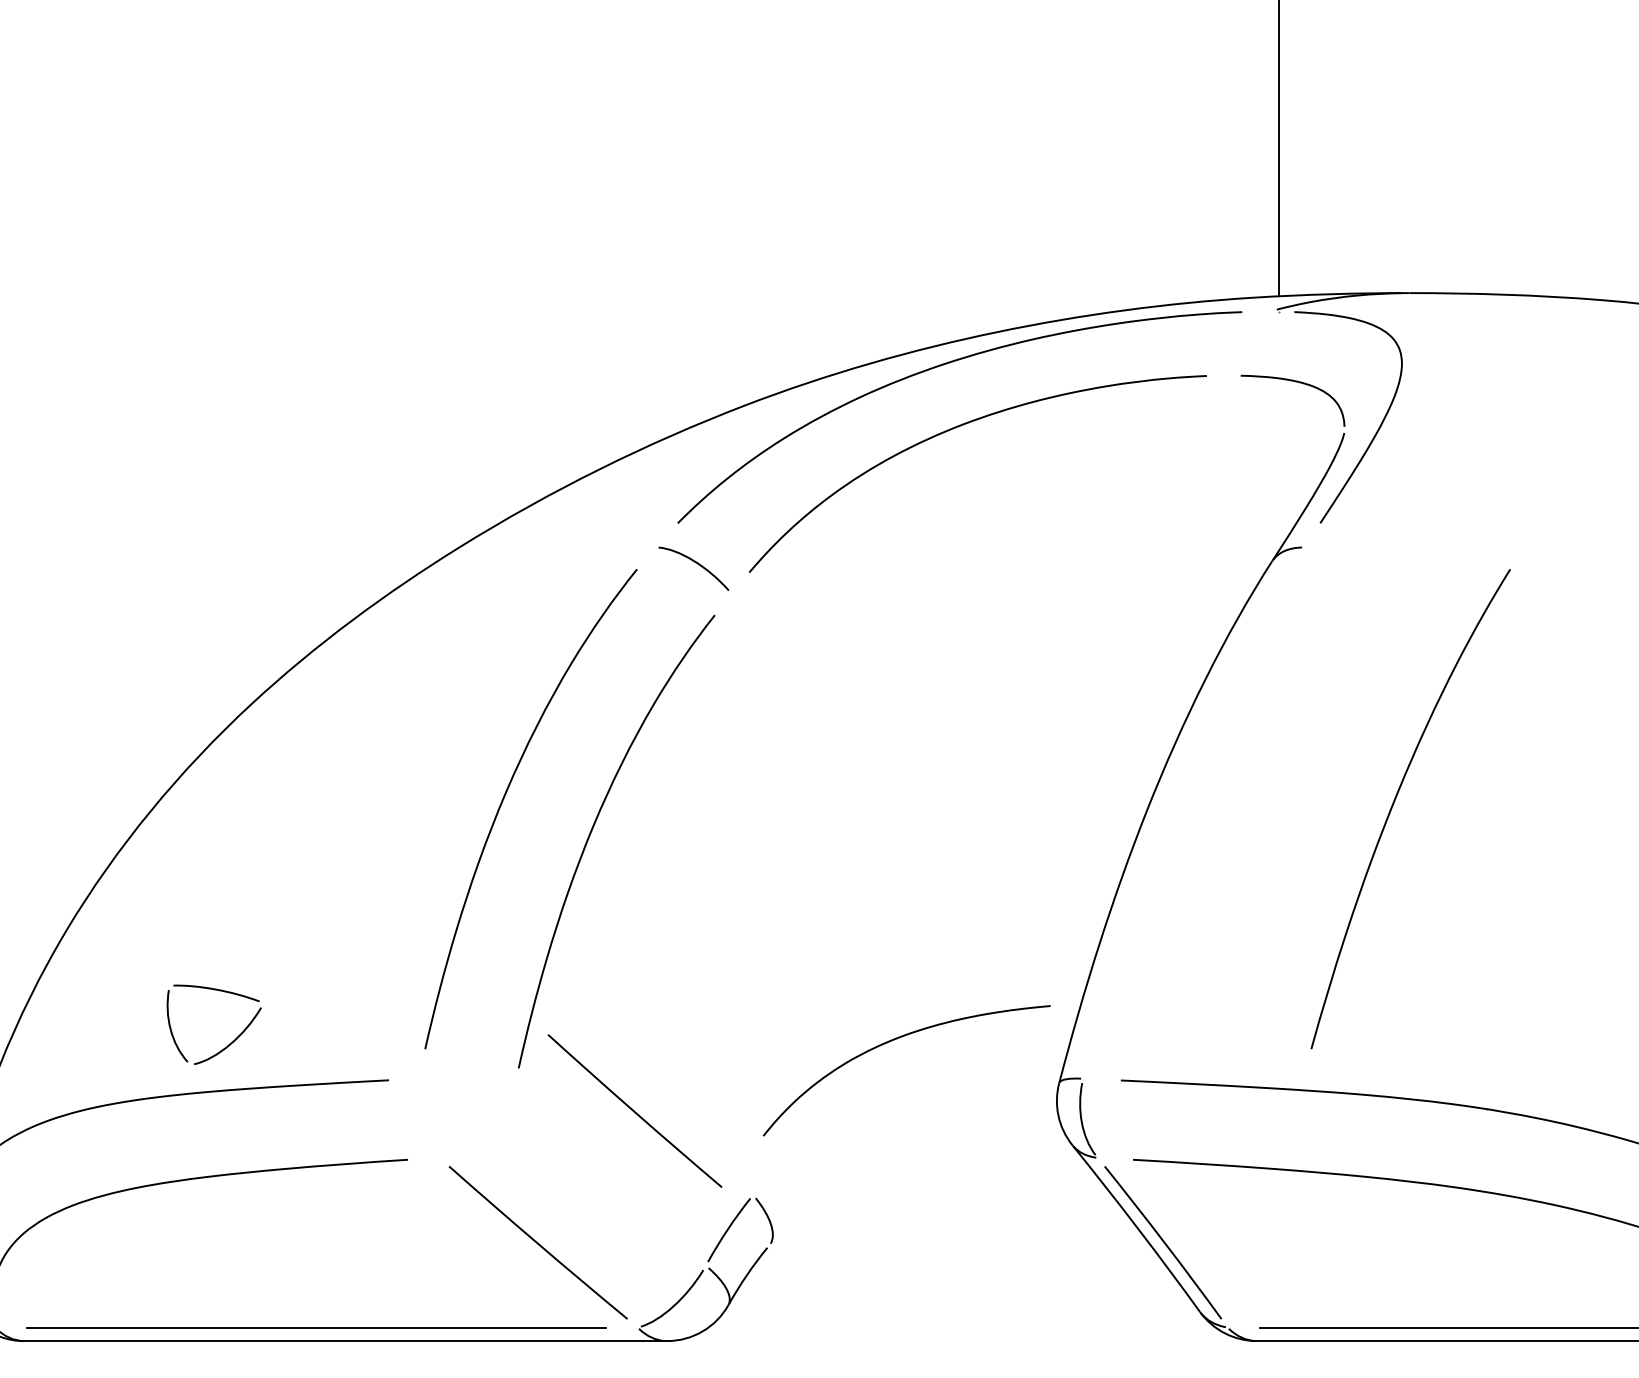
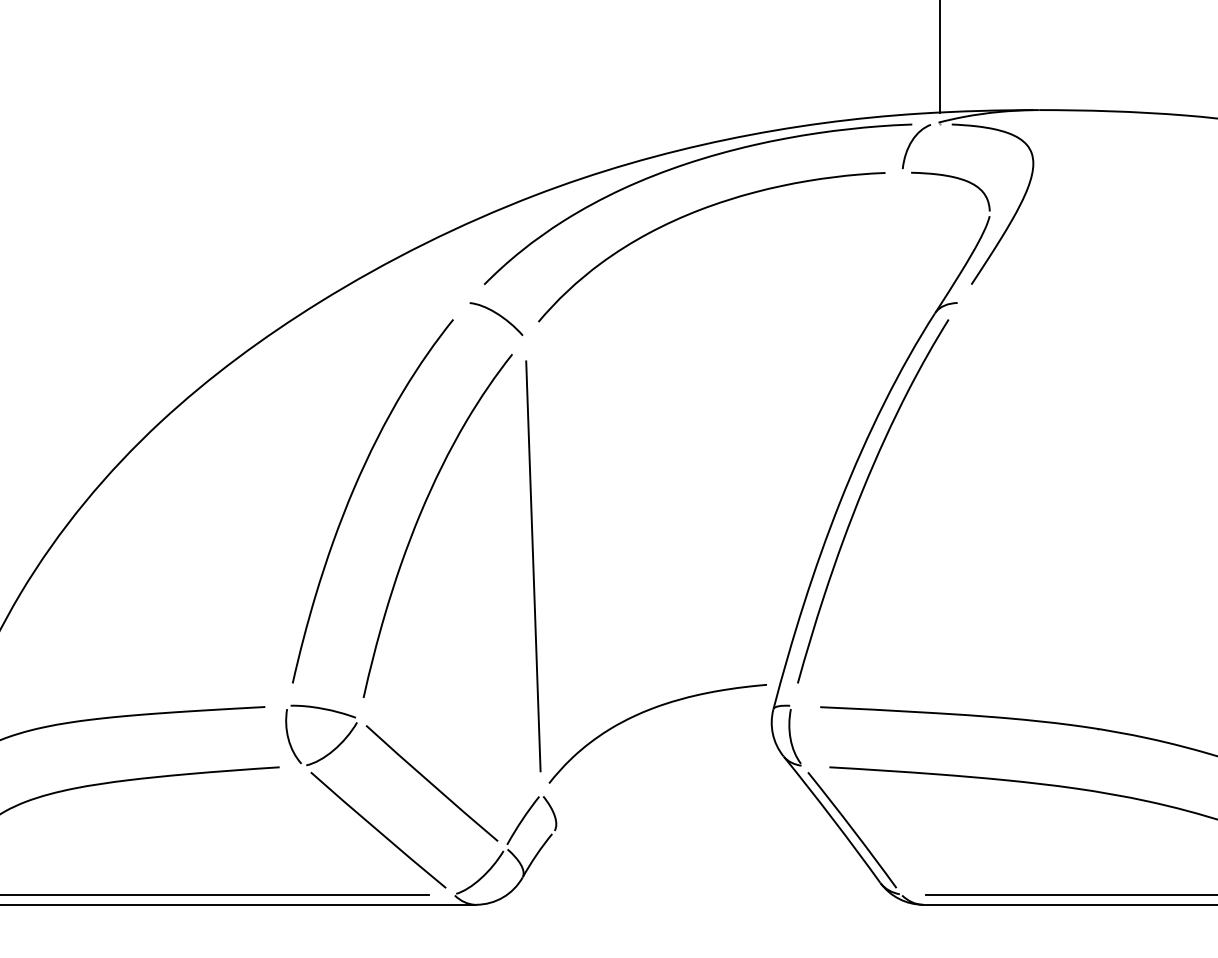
curve: (1242, 335) -> (912, 142), added
curve: (1395, 801) -> (861, 495), moved
line: (742, 894) -> (533, 566), added
curve: (892, 1041) -> (647, 711), moved
part: (230, 1042) -> (333, 748), moved
curve: (634, 1110) -> (431, 783), moved

